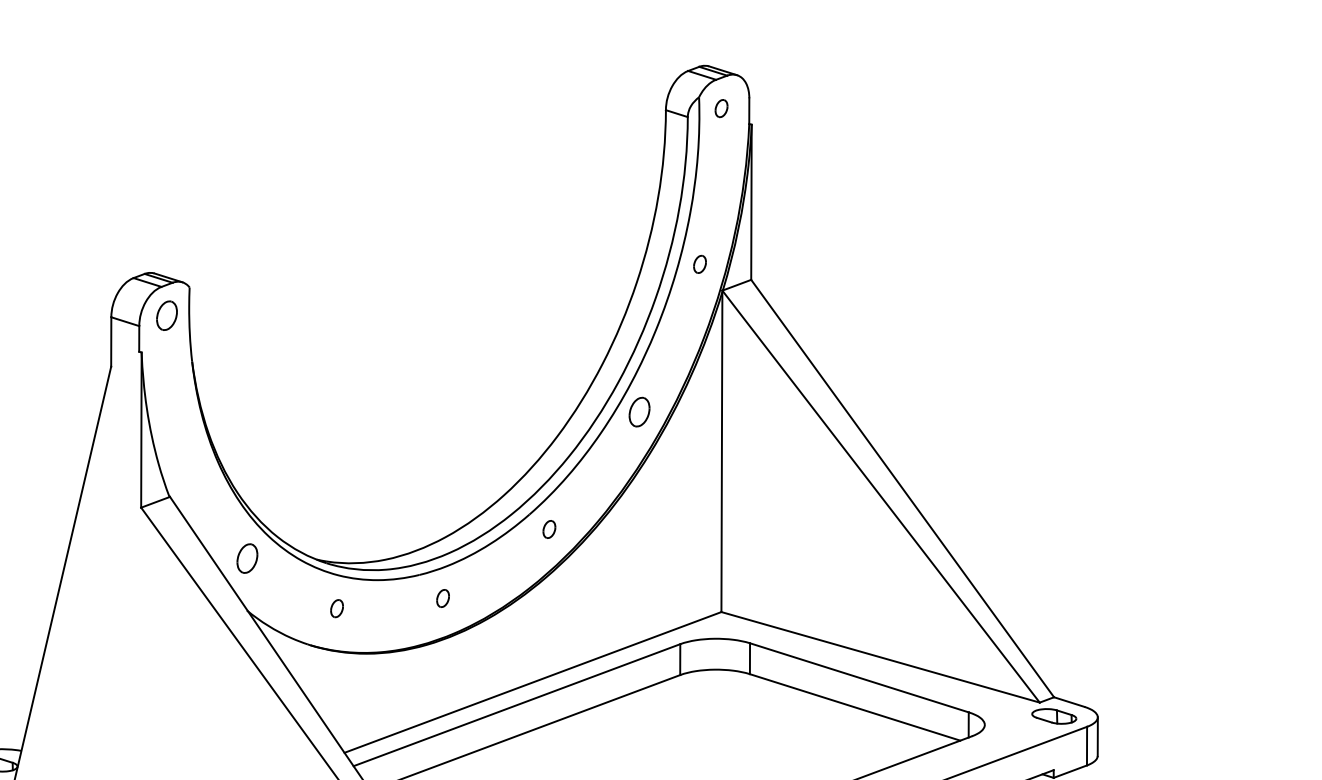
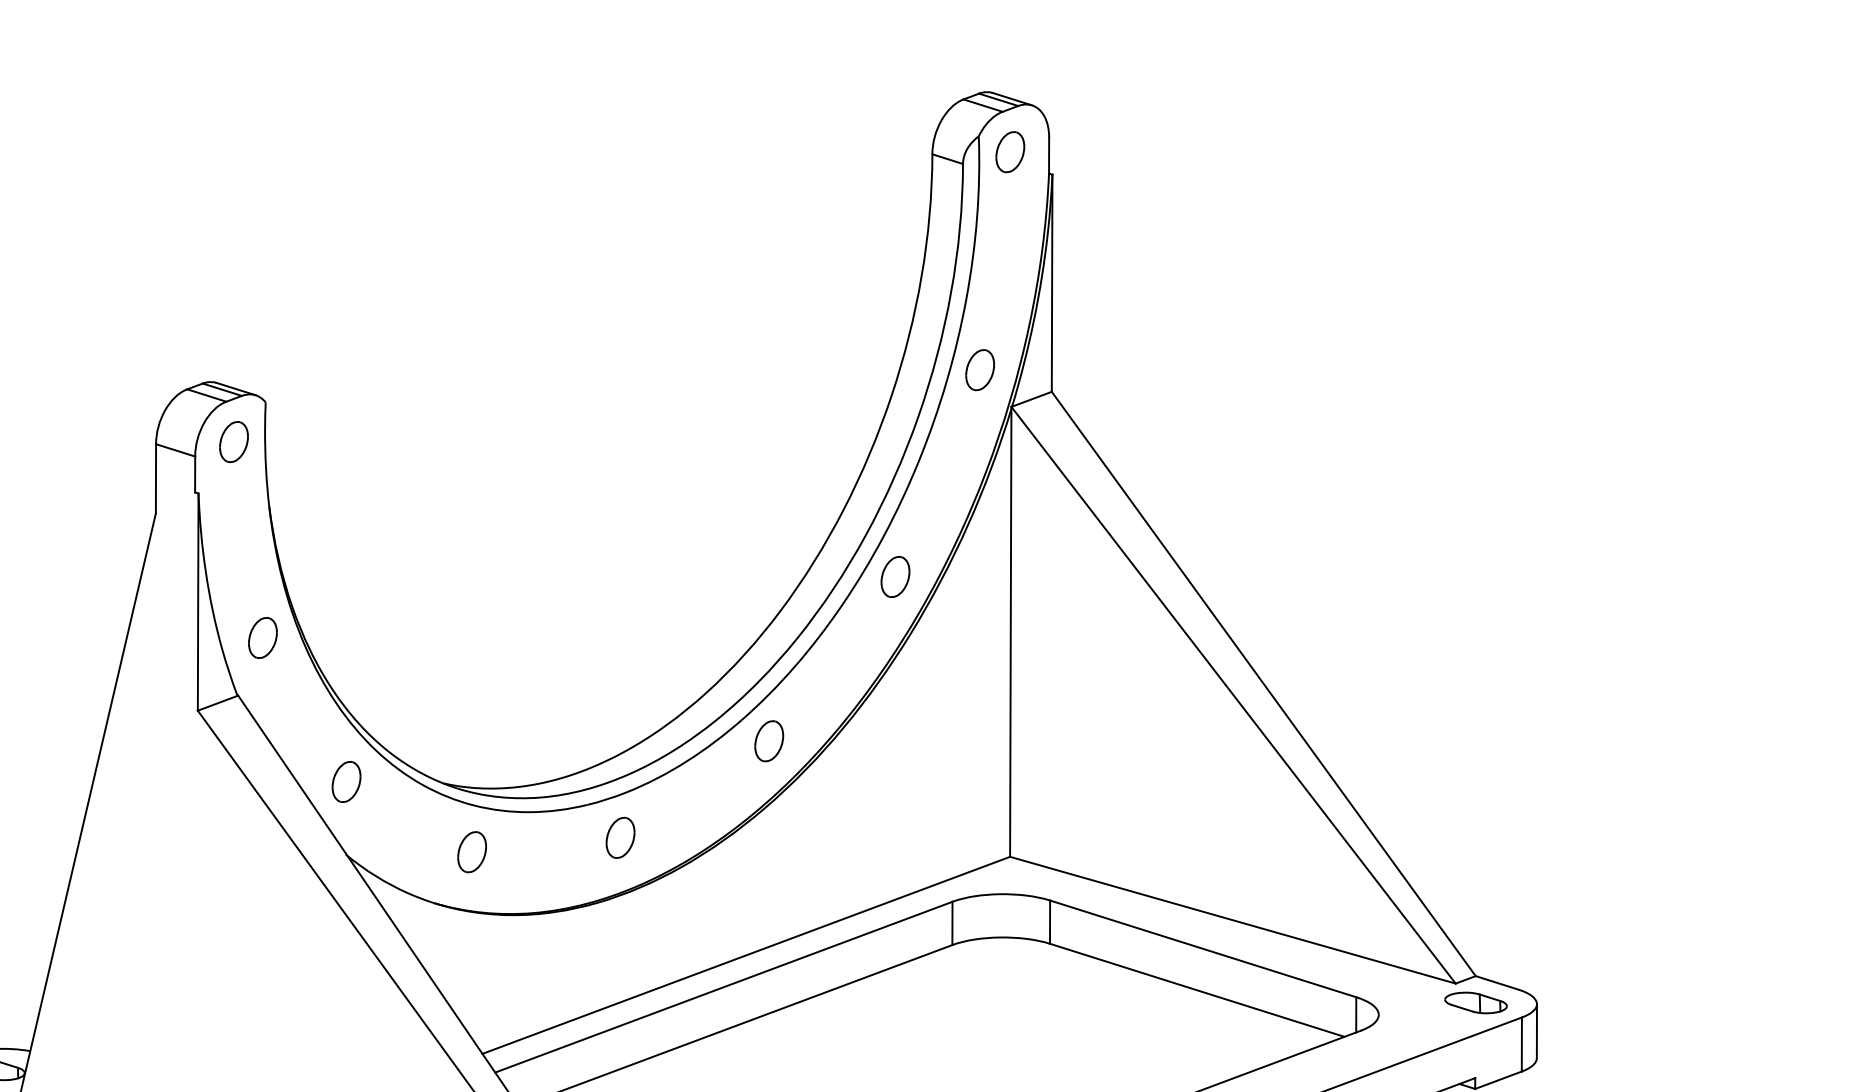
part: (721, 108) -> (1010, 151), size x1.67
part: (699, 264) -> (979, 370), size x1.67
part: (187, 455) -> (262, 637), added
part: (549, 529) -> (769, 741), size x1.67
part: (442, 598) -> (619, 837), size x1.67
part: (336, 608) -> (471, 851), size x1.67

